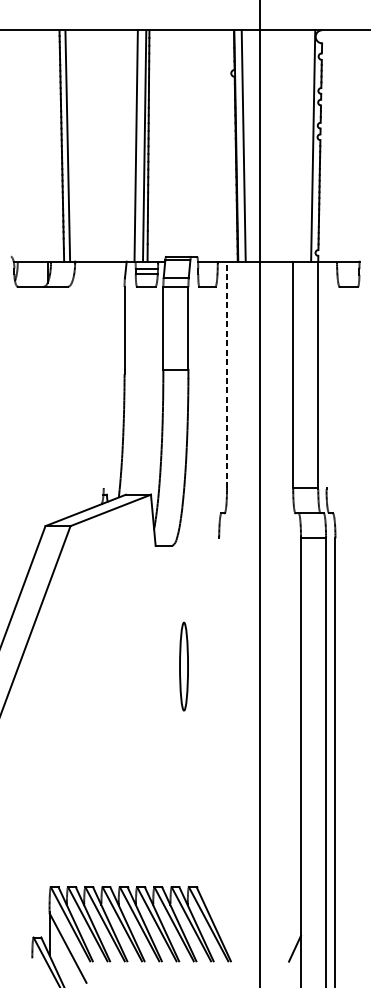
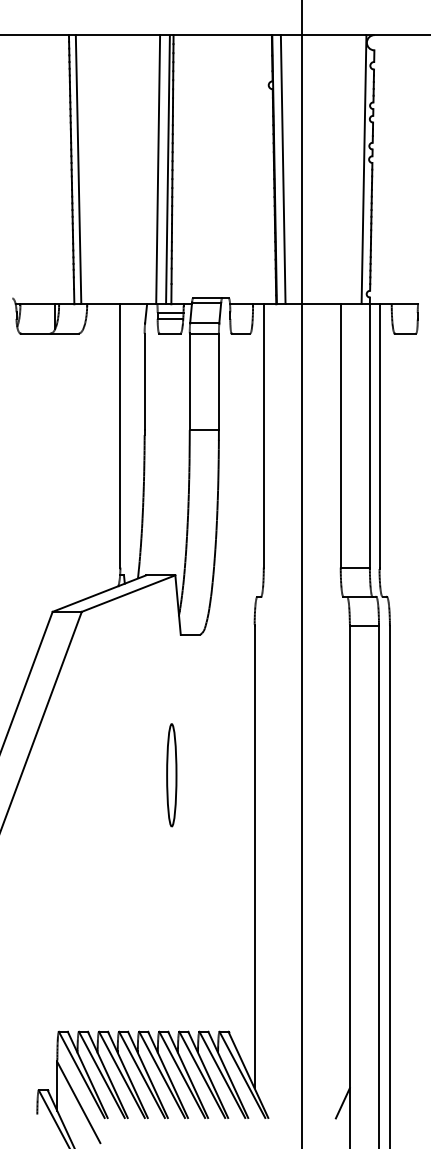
line: (103, 374) -> (120, 435), added
line: (226, 374) -> (263, 435), dashed -> solid
line: (326, 374) -> (379, 435), added
part: (183, 666) -> (171, 775), moved
line: (219, 737) -> (254, 857), added

